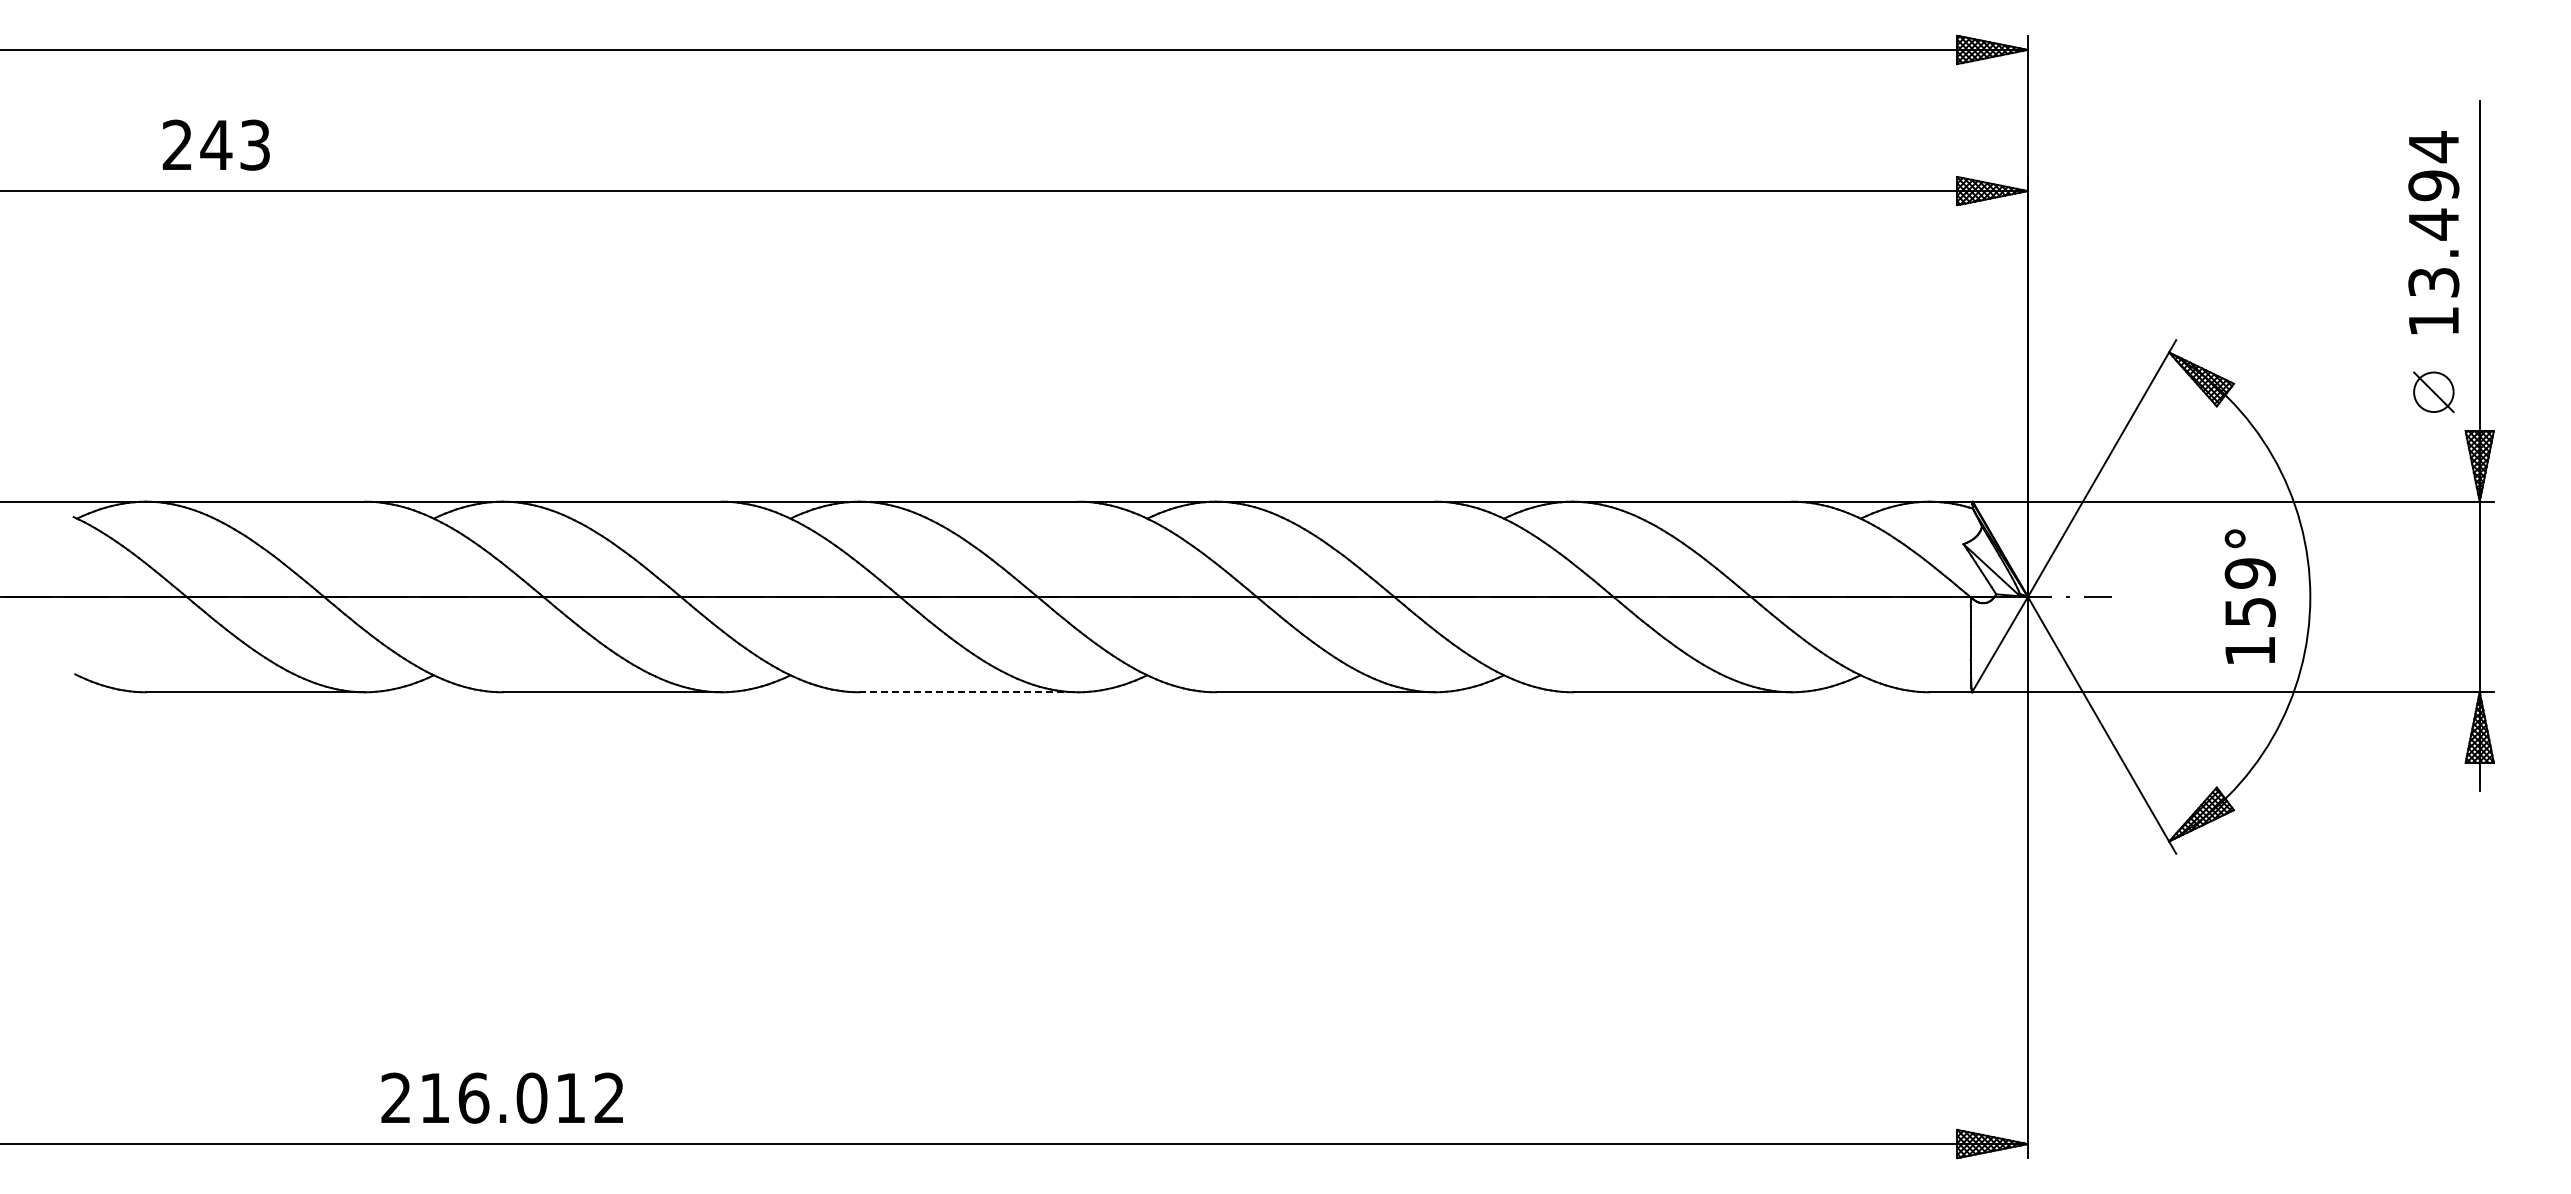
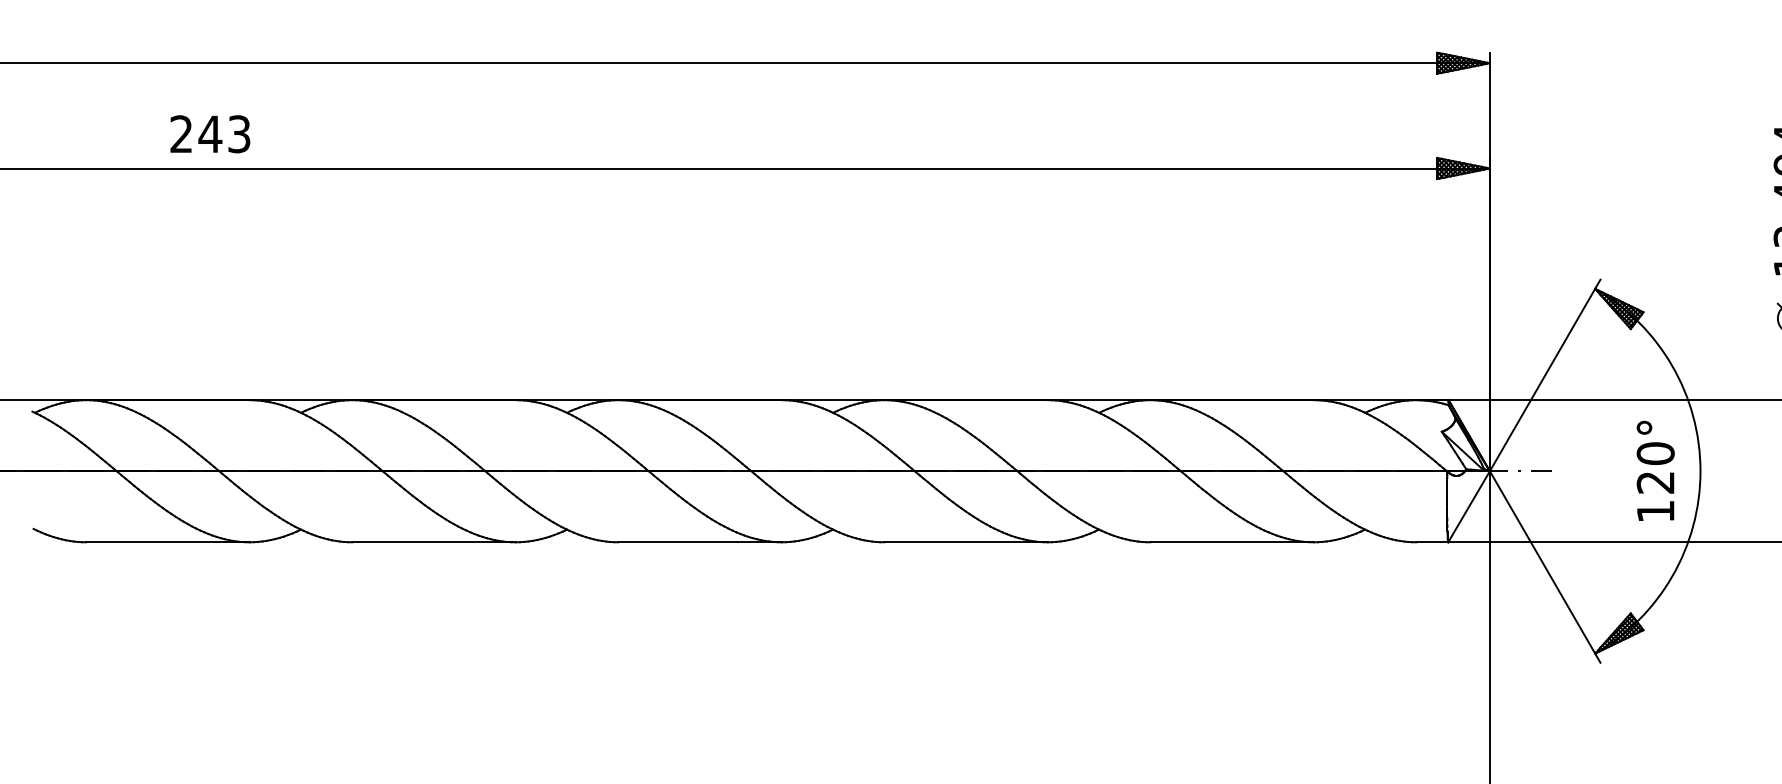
text: (215, 144) -> (209, 133), moved
text: (2249, 592) -> (1655, 467), 159° -> 120°
line: (968, 692) -> (699, 542), dashed -> solid

